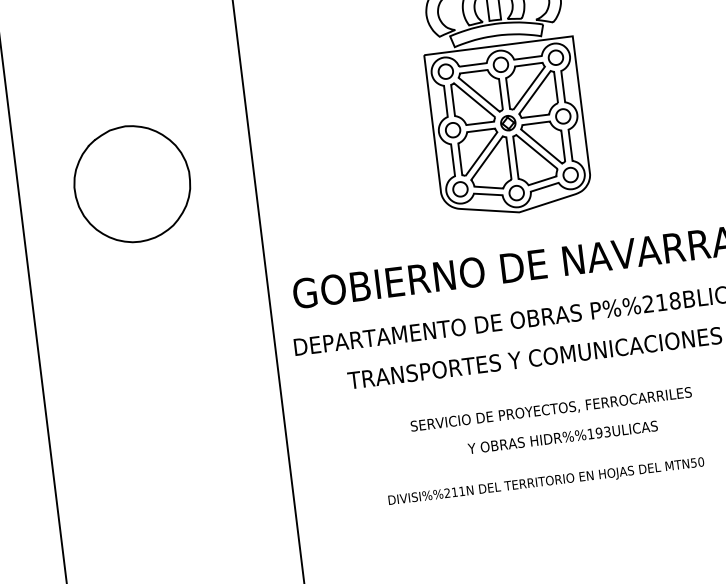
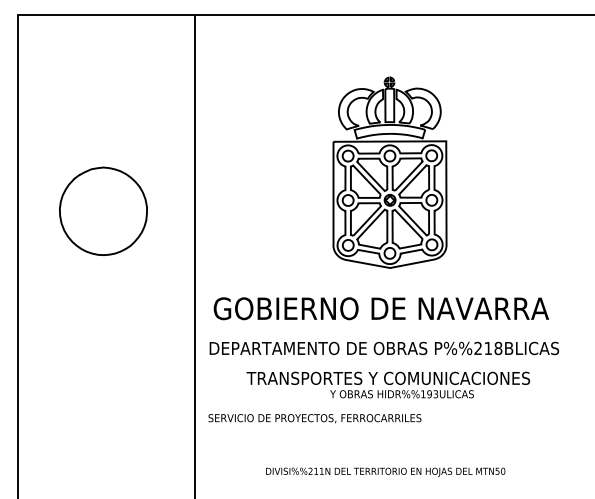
text: (550, 409) -> (314, 418), moved
text: (562, 437) -> (401, 394), moved

